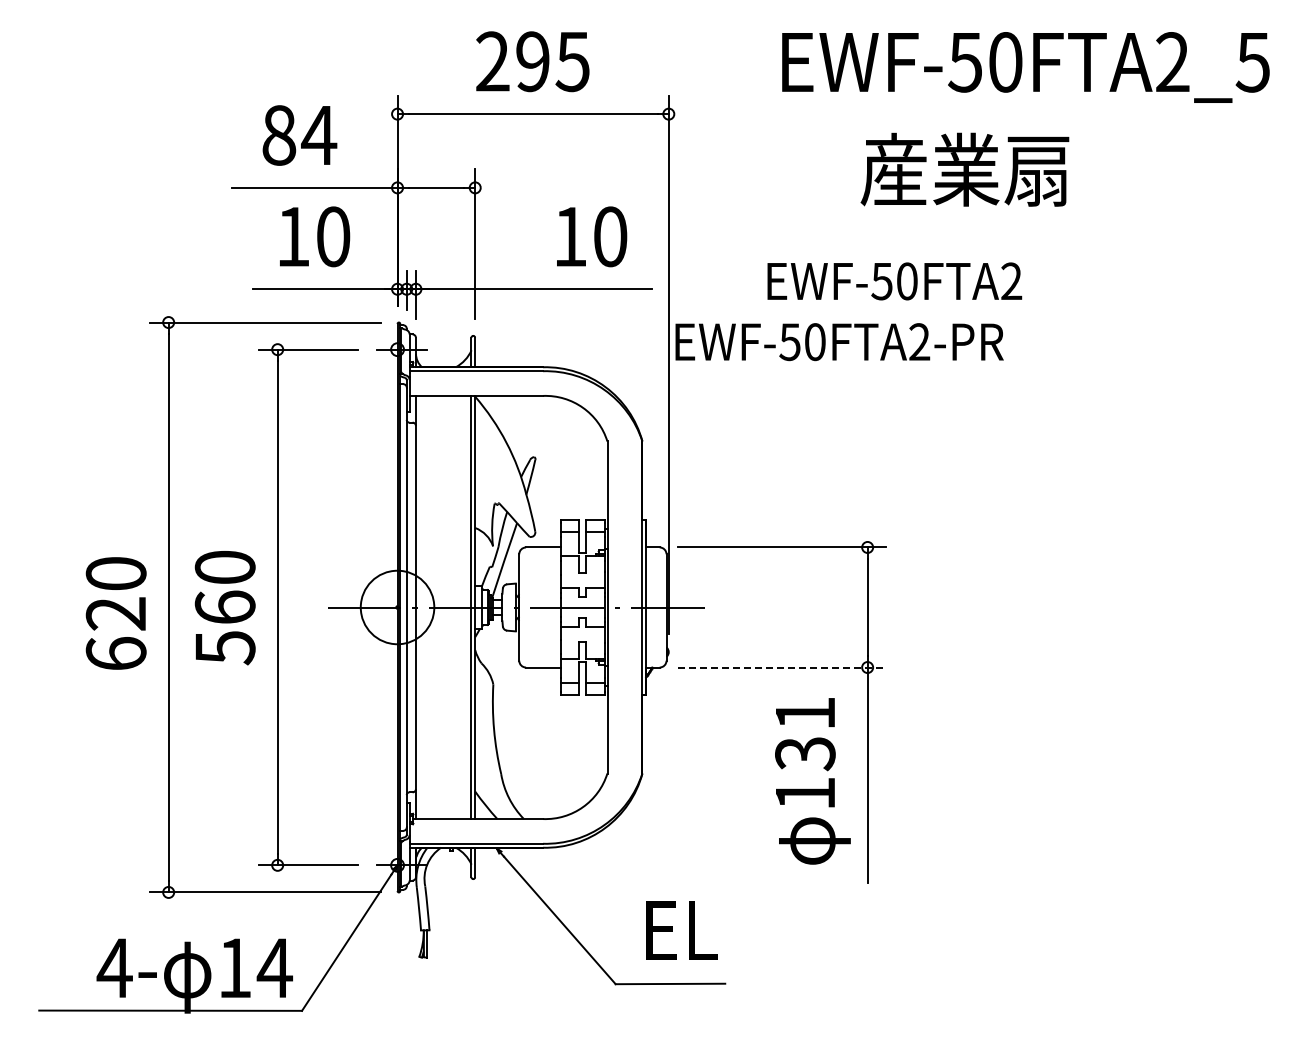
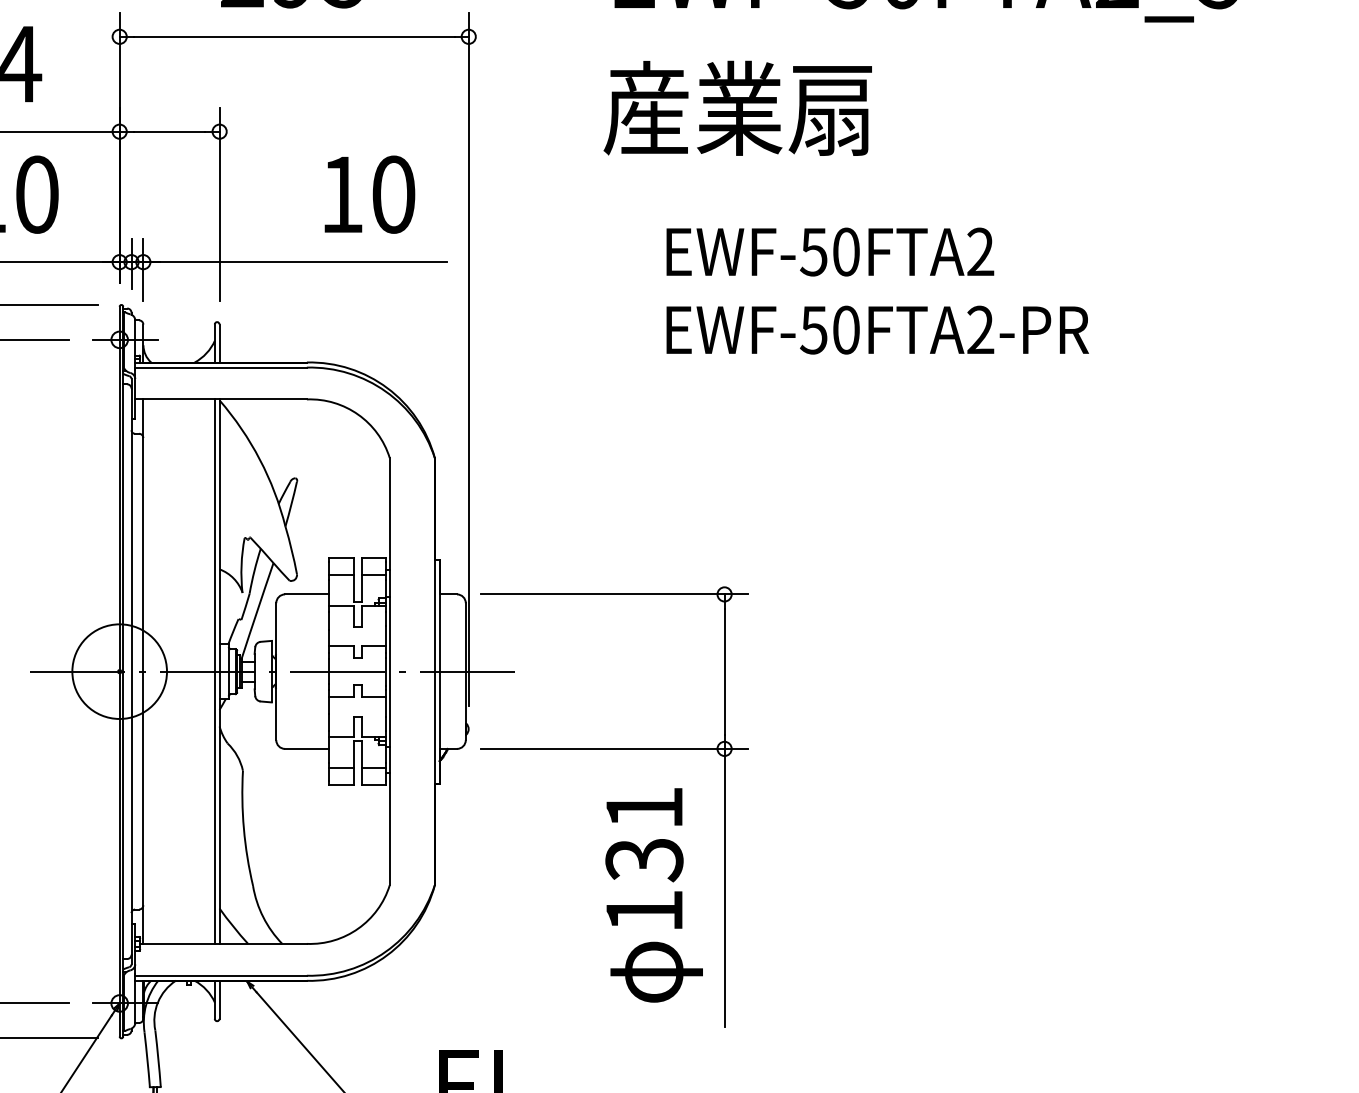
text: (964, 169) -> (737, 108), moved
text: (894, 281) -> (829, 252), moved
text: (839, 342) -> (877, 330), moved
line: (782, 667) -> (615, 748), dashed -> solid

